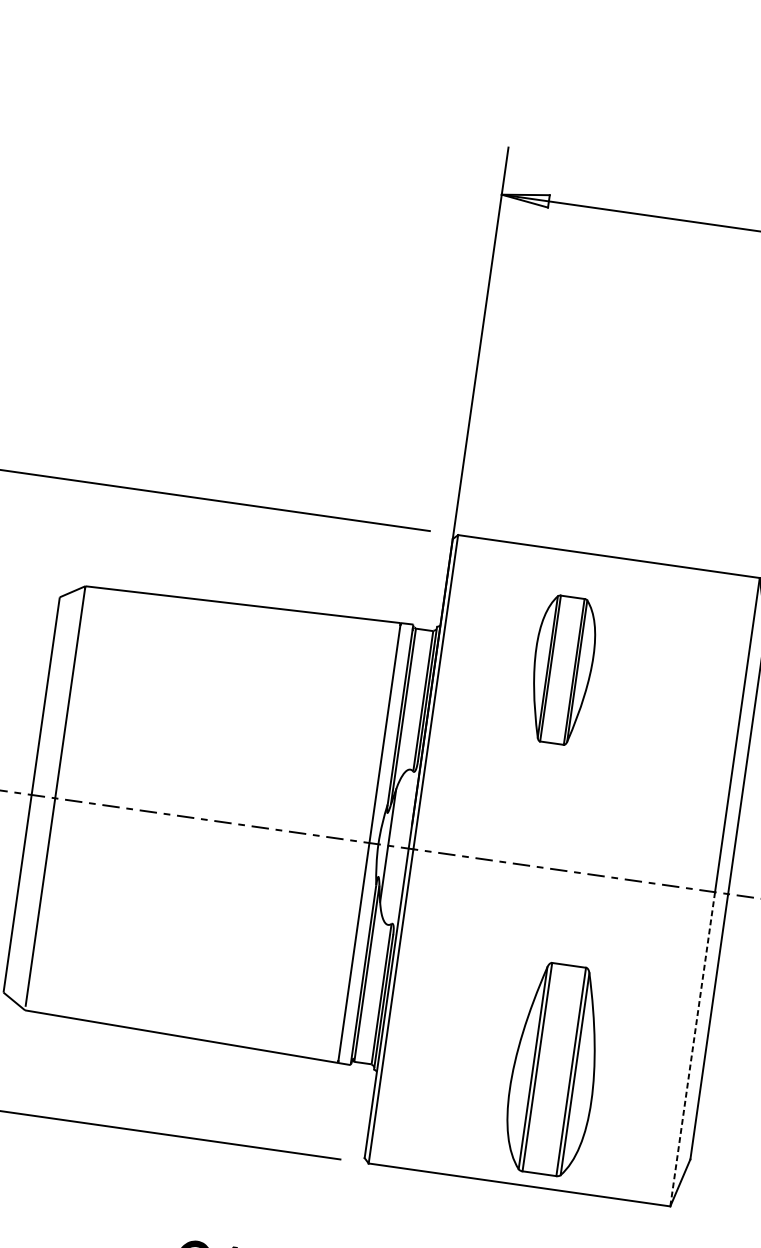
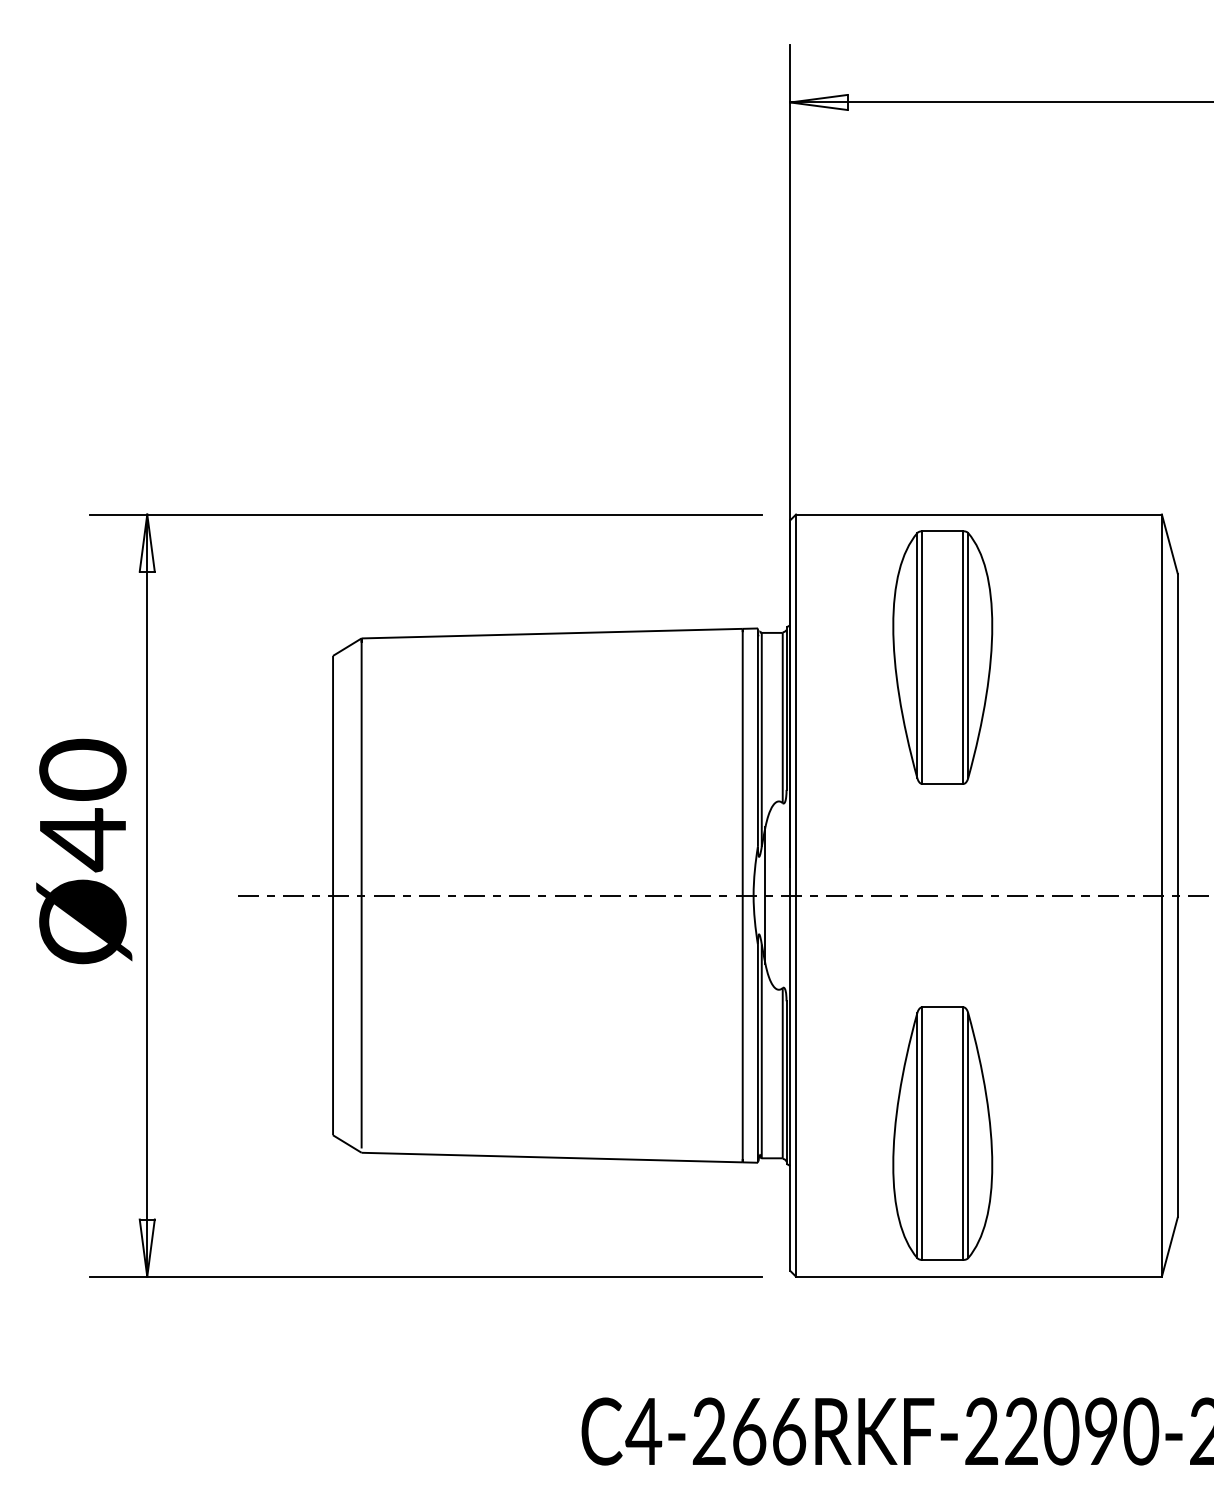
part: (562, 670) -> (942, 657), size x1.43
line: (692, 1049) -> (1161, 1086), dashed -> solid
part: (554, 1069) -> (942, 1133), moved

